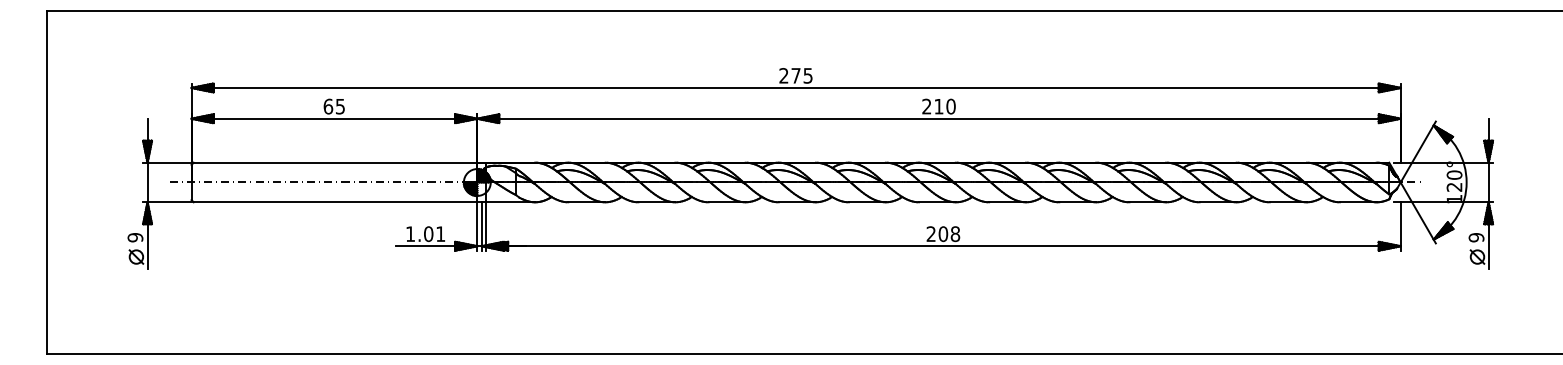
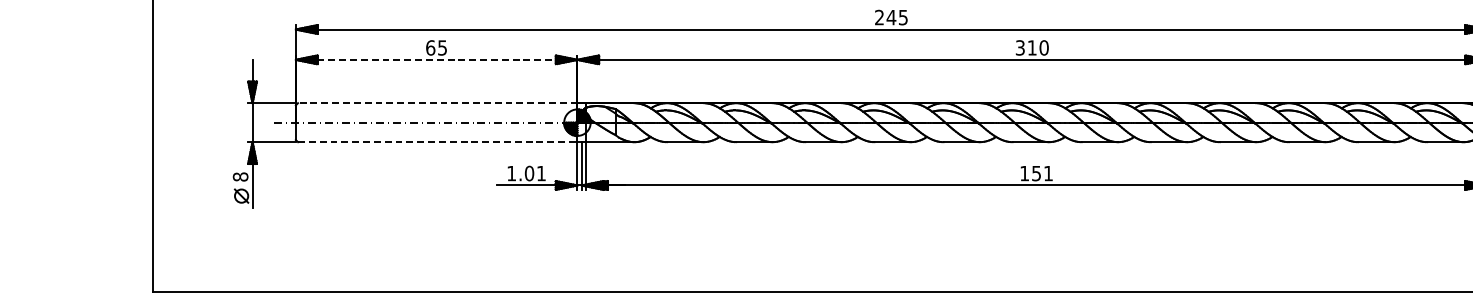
text: (796, 75) -> (891, 17), 275 -> 245
text: (926, 106) -> (1019, 47), 210 -> 310
line: (334, 118) -> (436, 59), solid -> dashed
line: (335, 162) -> (437, 102), solid -> dashed
line: (335, 202) -> (437, 142), solid -> dashed
text: (943, 234) -> (1036, 173), 208 -> 151
text: (135, 237) -> (240, 176), 9 -> 8

